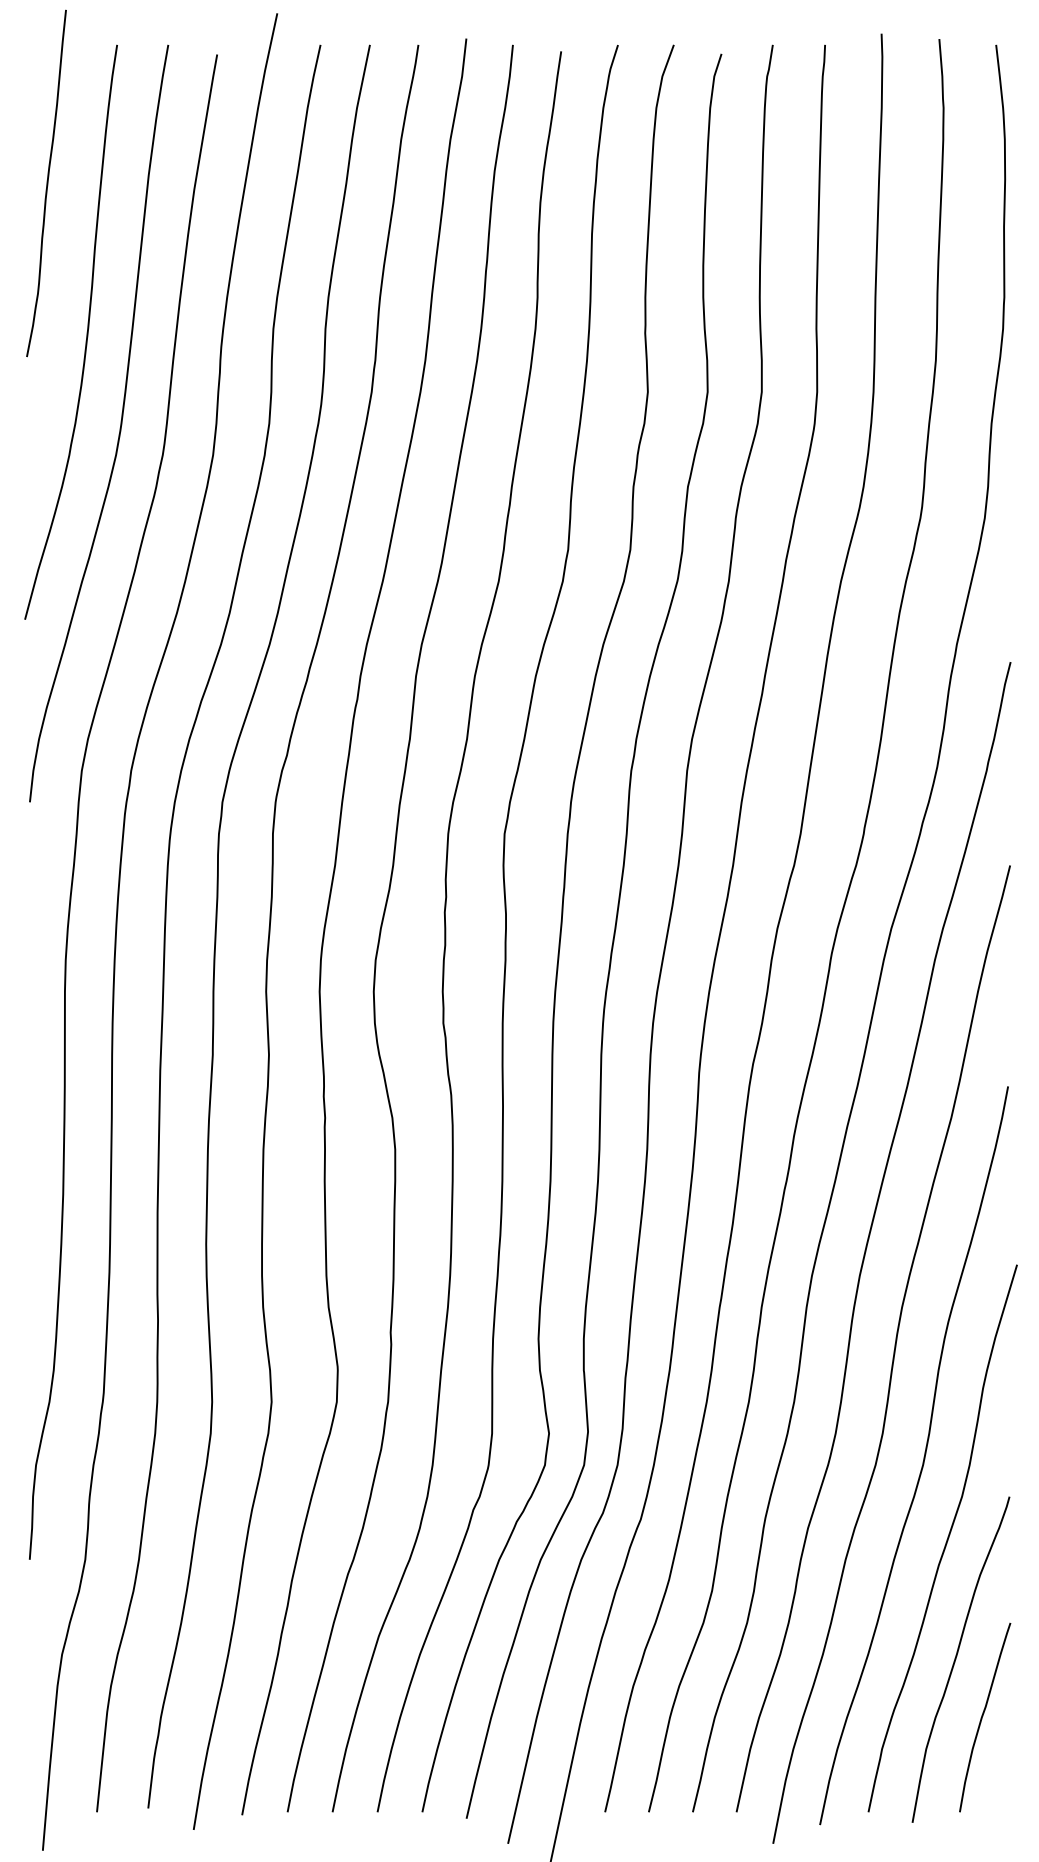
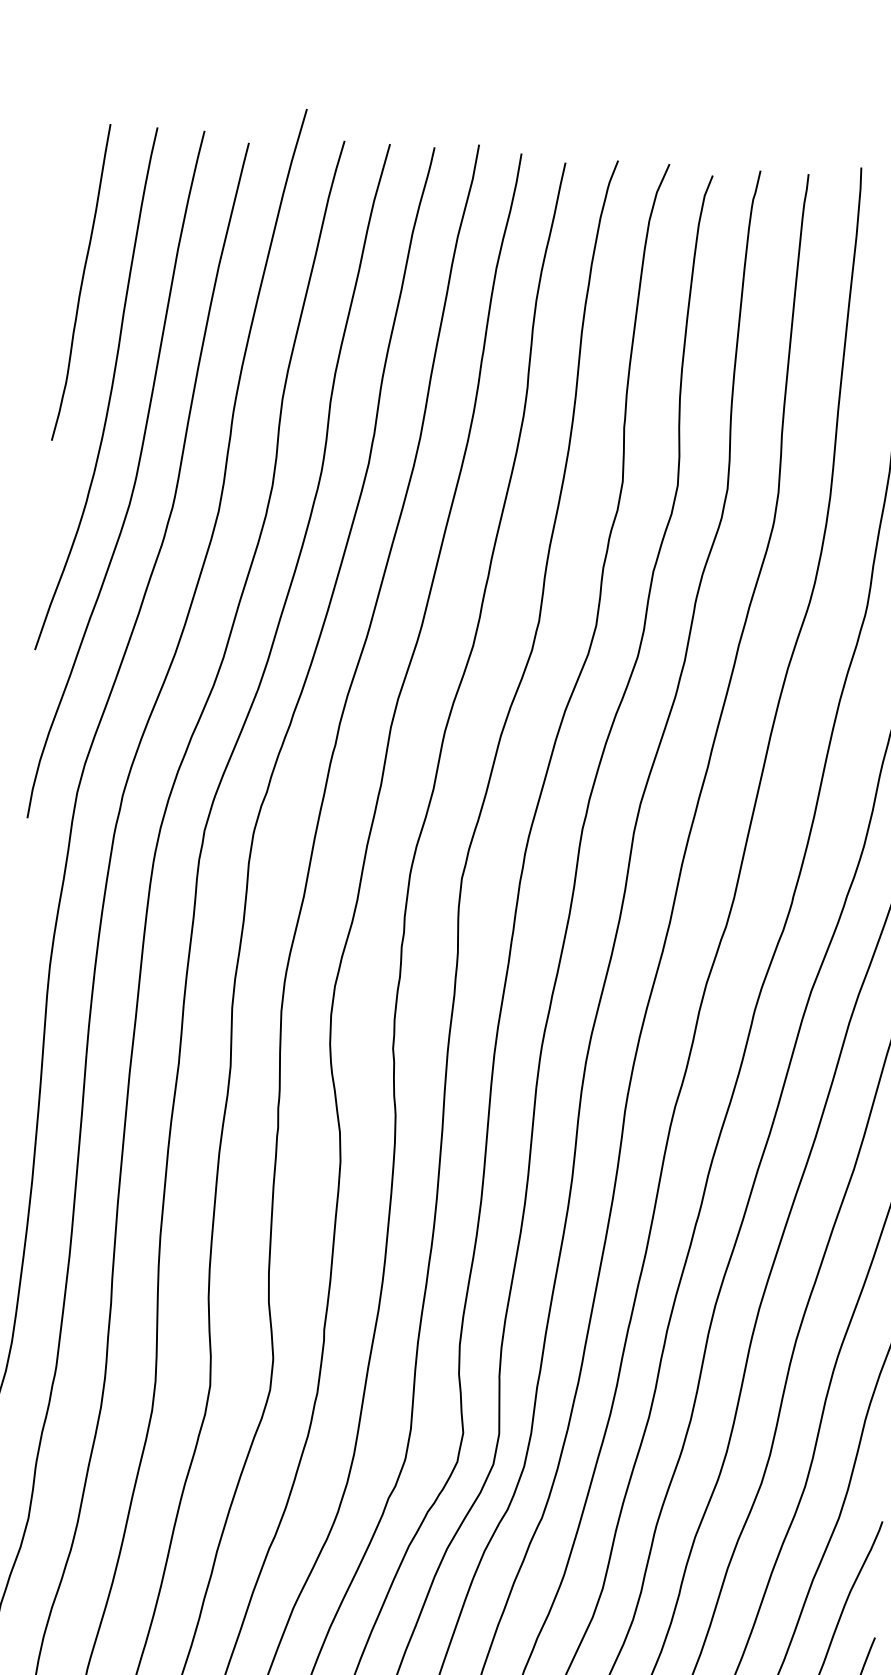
curve: (46, 183) -> (81, 282), moved

